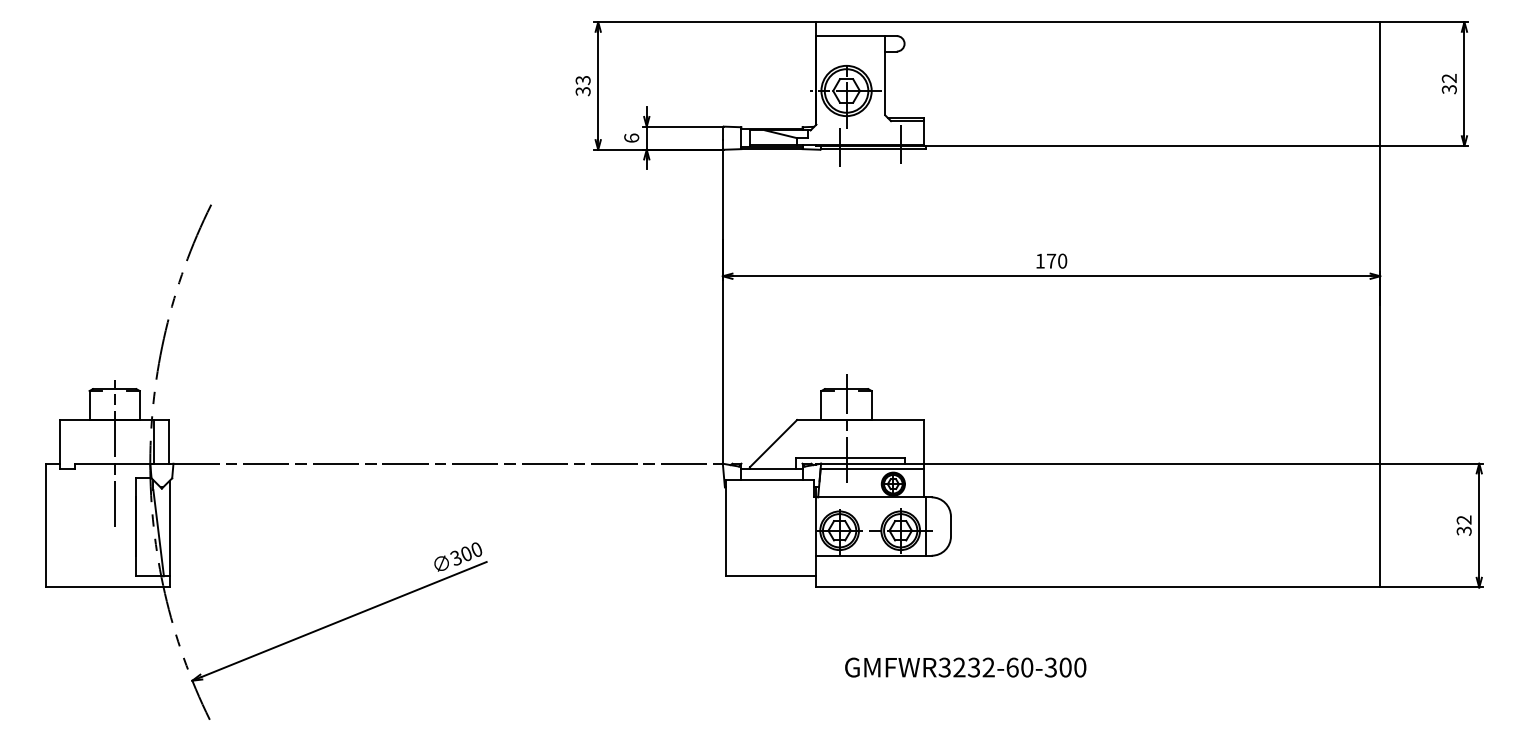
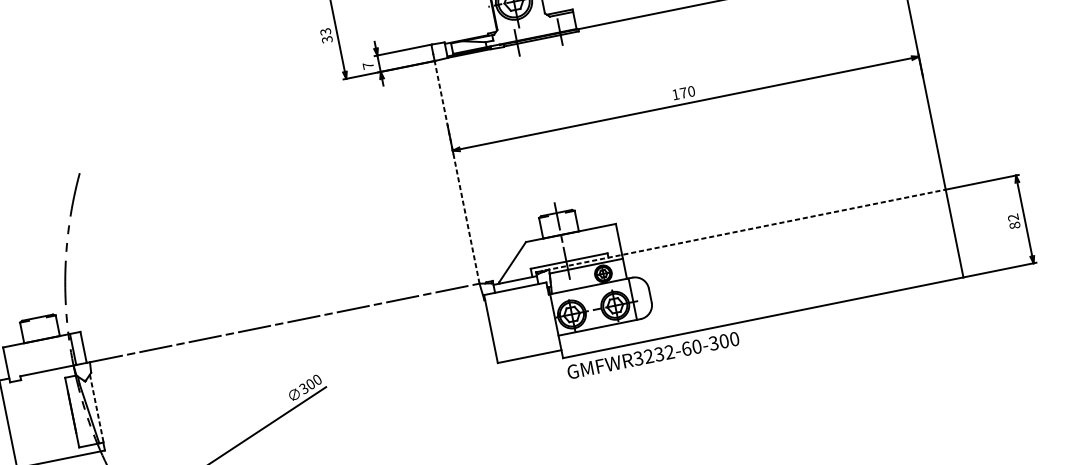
text: (631, 137) -> (368, 65), 6 -> 7
line: (722, 305) -> (456, 171), solid -> dashed
line: (114, 453) -> (46, 363), removed
line: (1098, 463) -> (745, 229), solid -> dashed
line: (170, 528) -> (97, 408), solid -> dashed
text: (1463, 530) -> (1014, 225), 32 -> 82
text: (965, 667) -> (653, 355), moved

